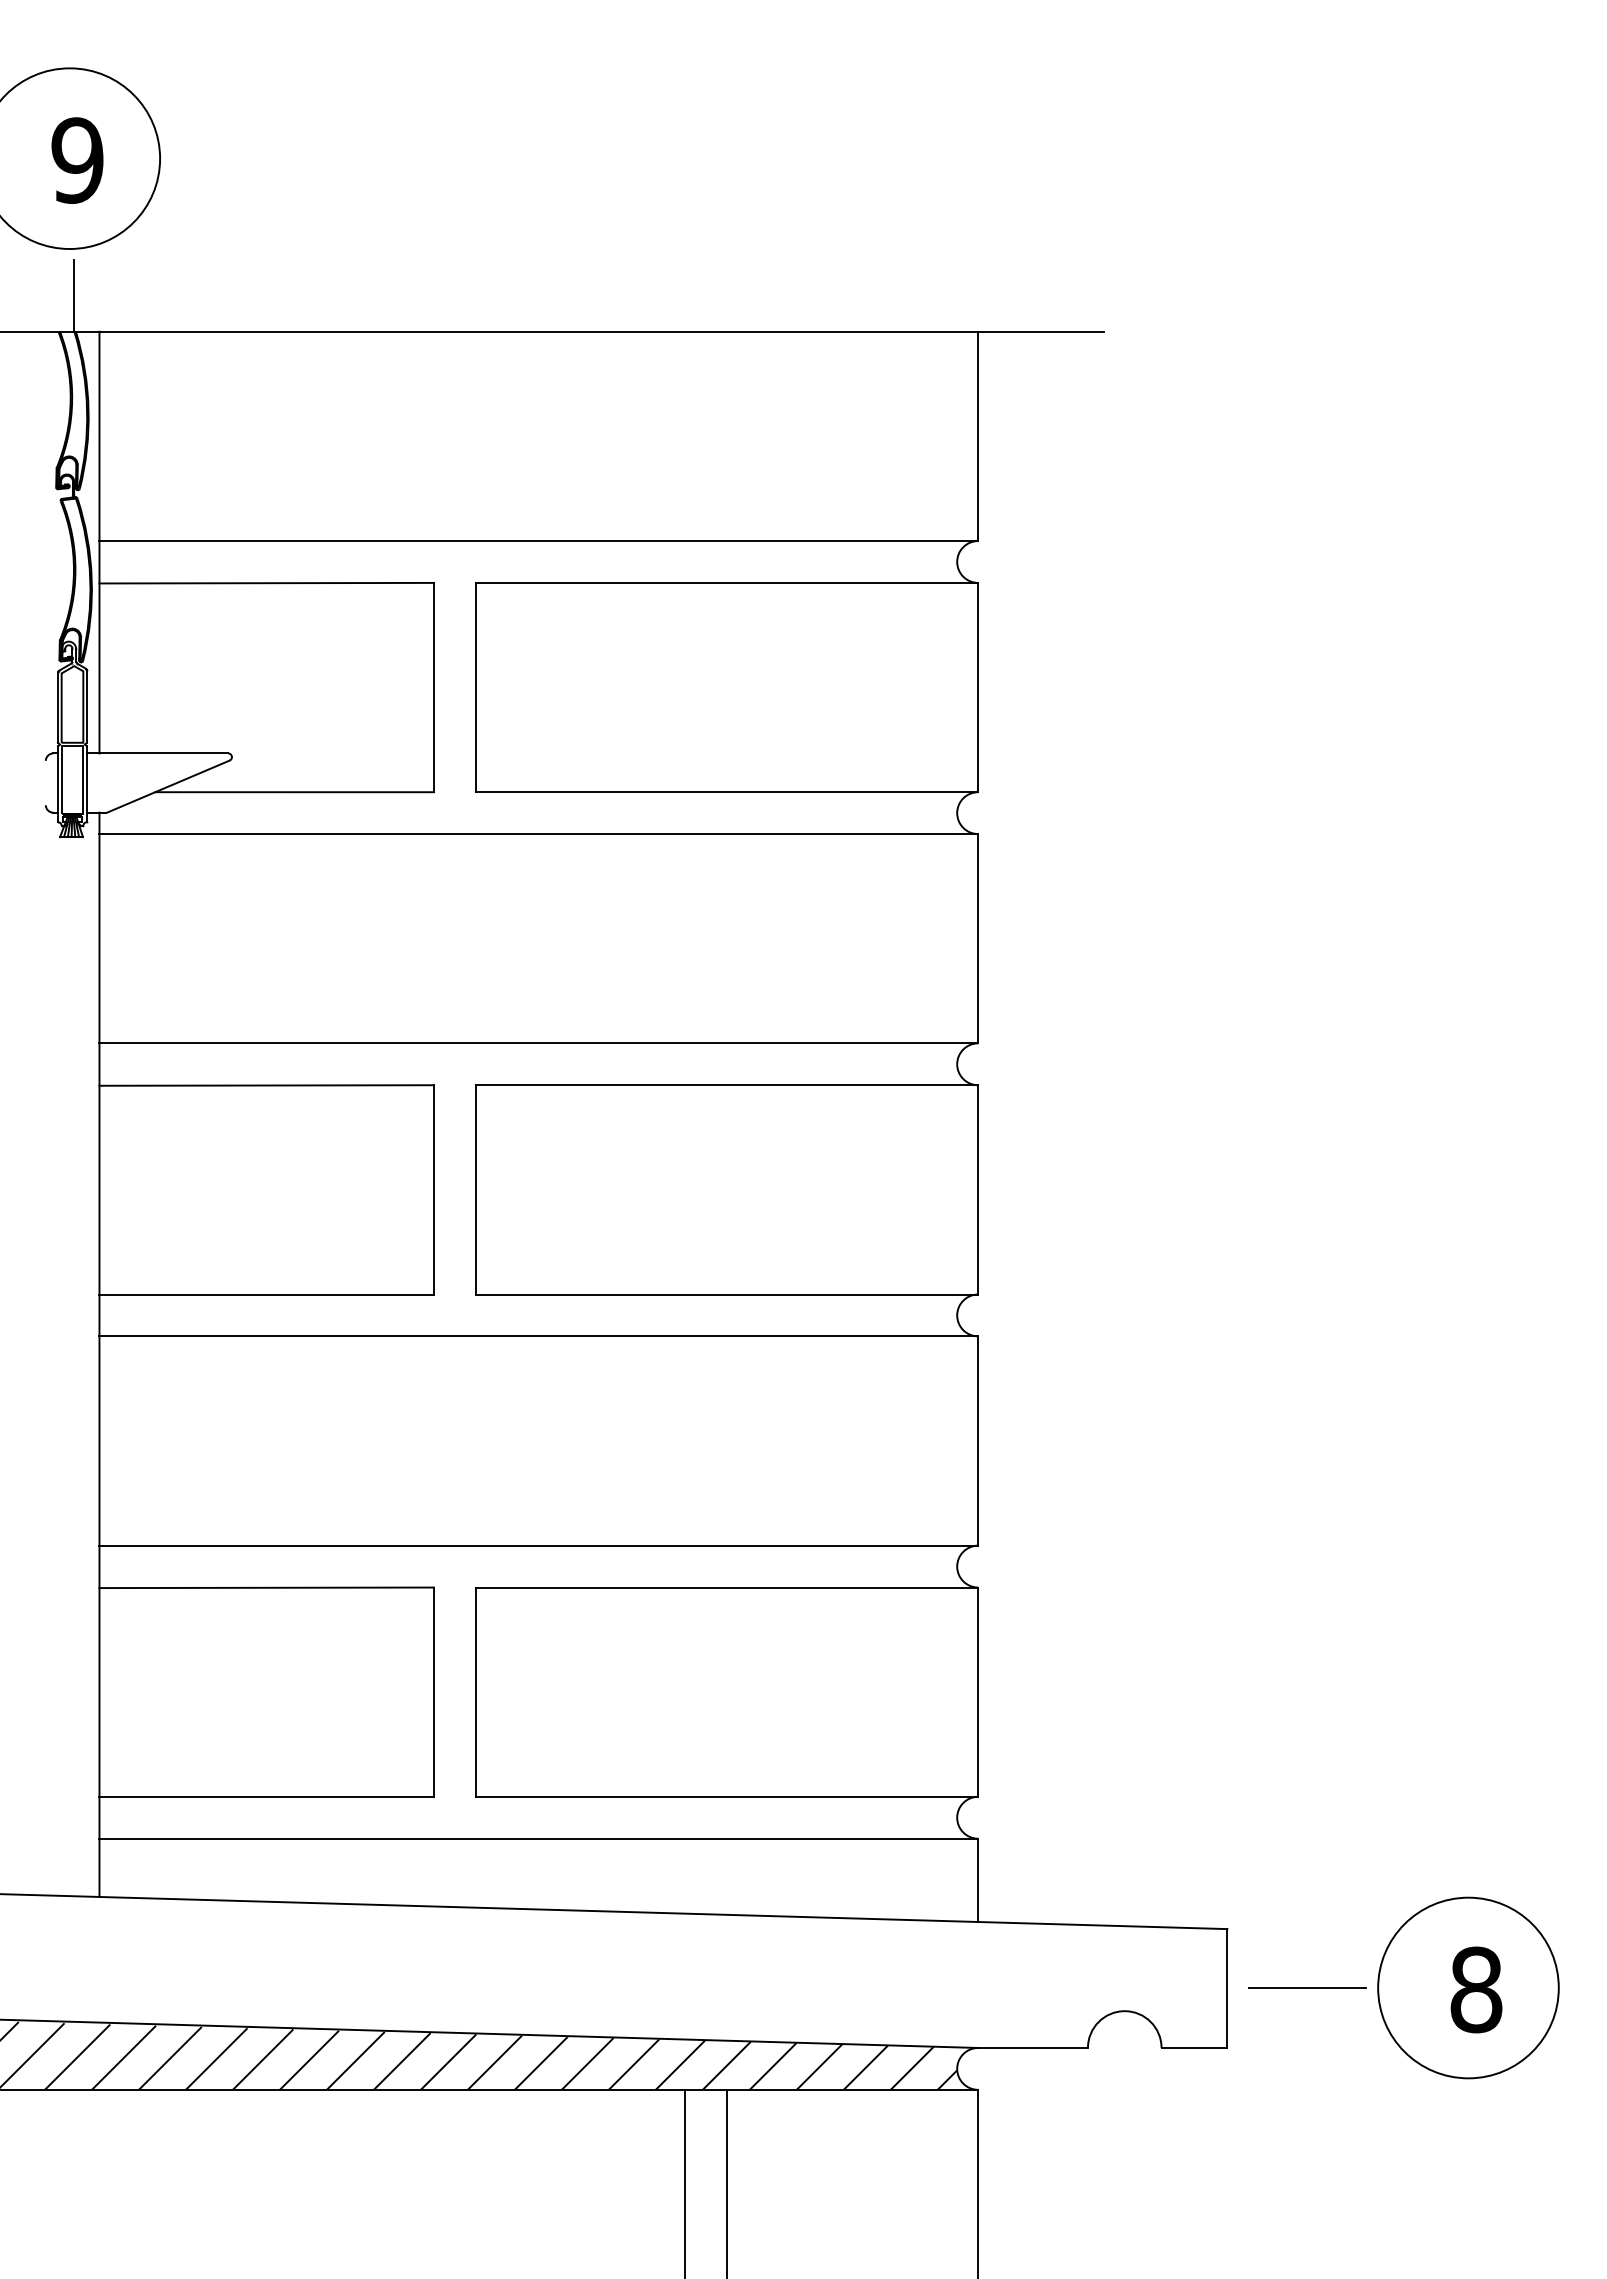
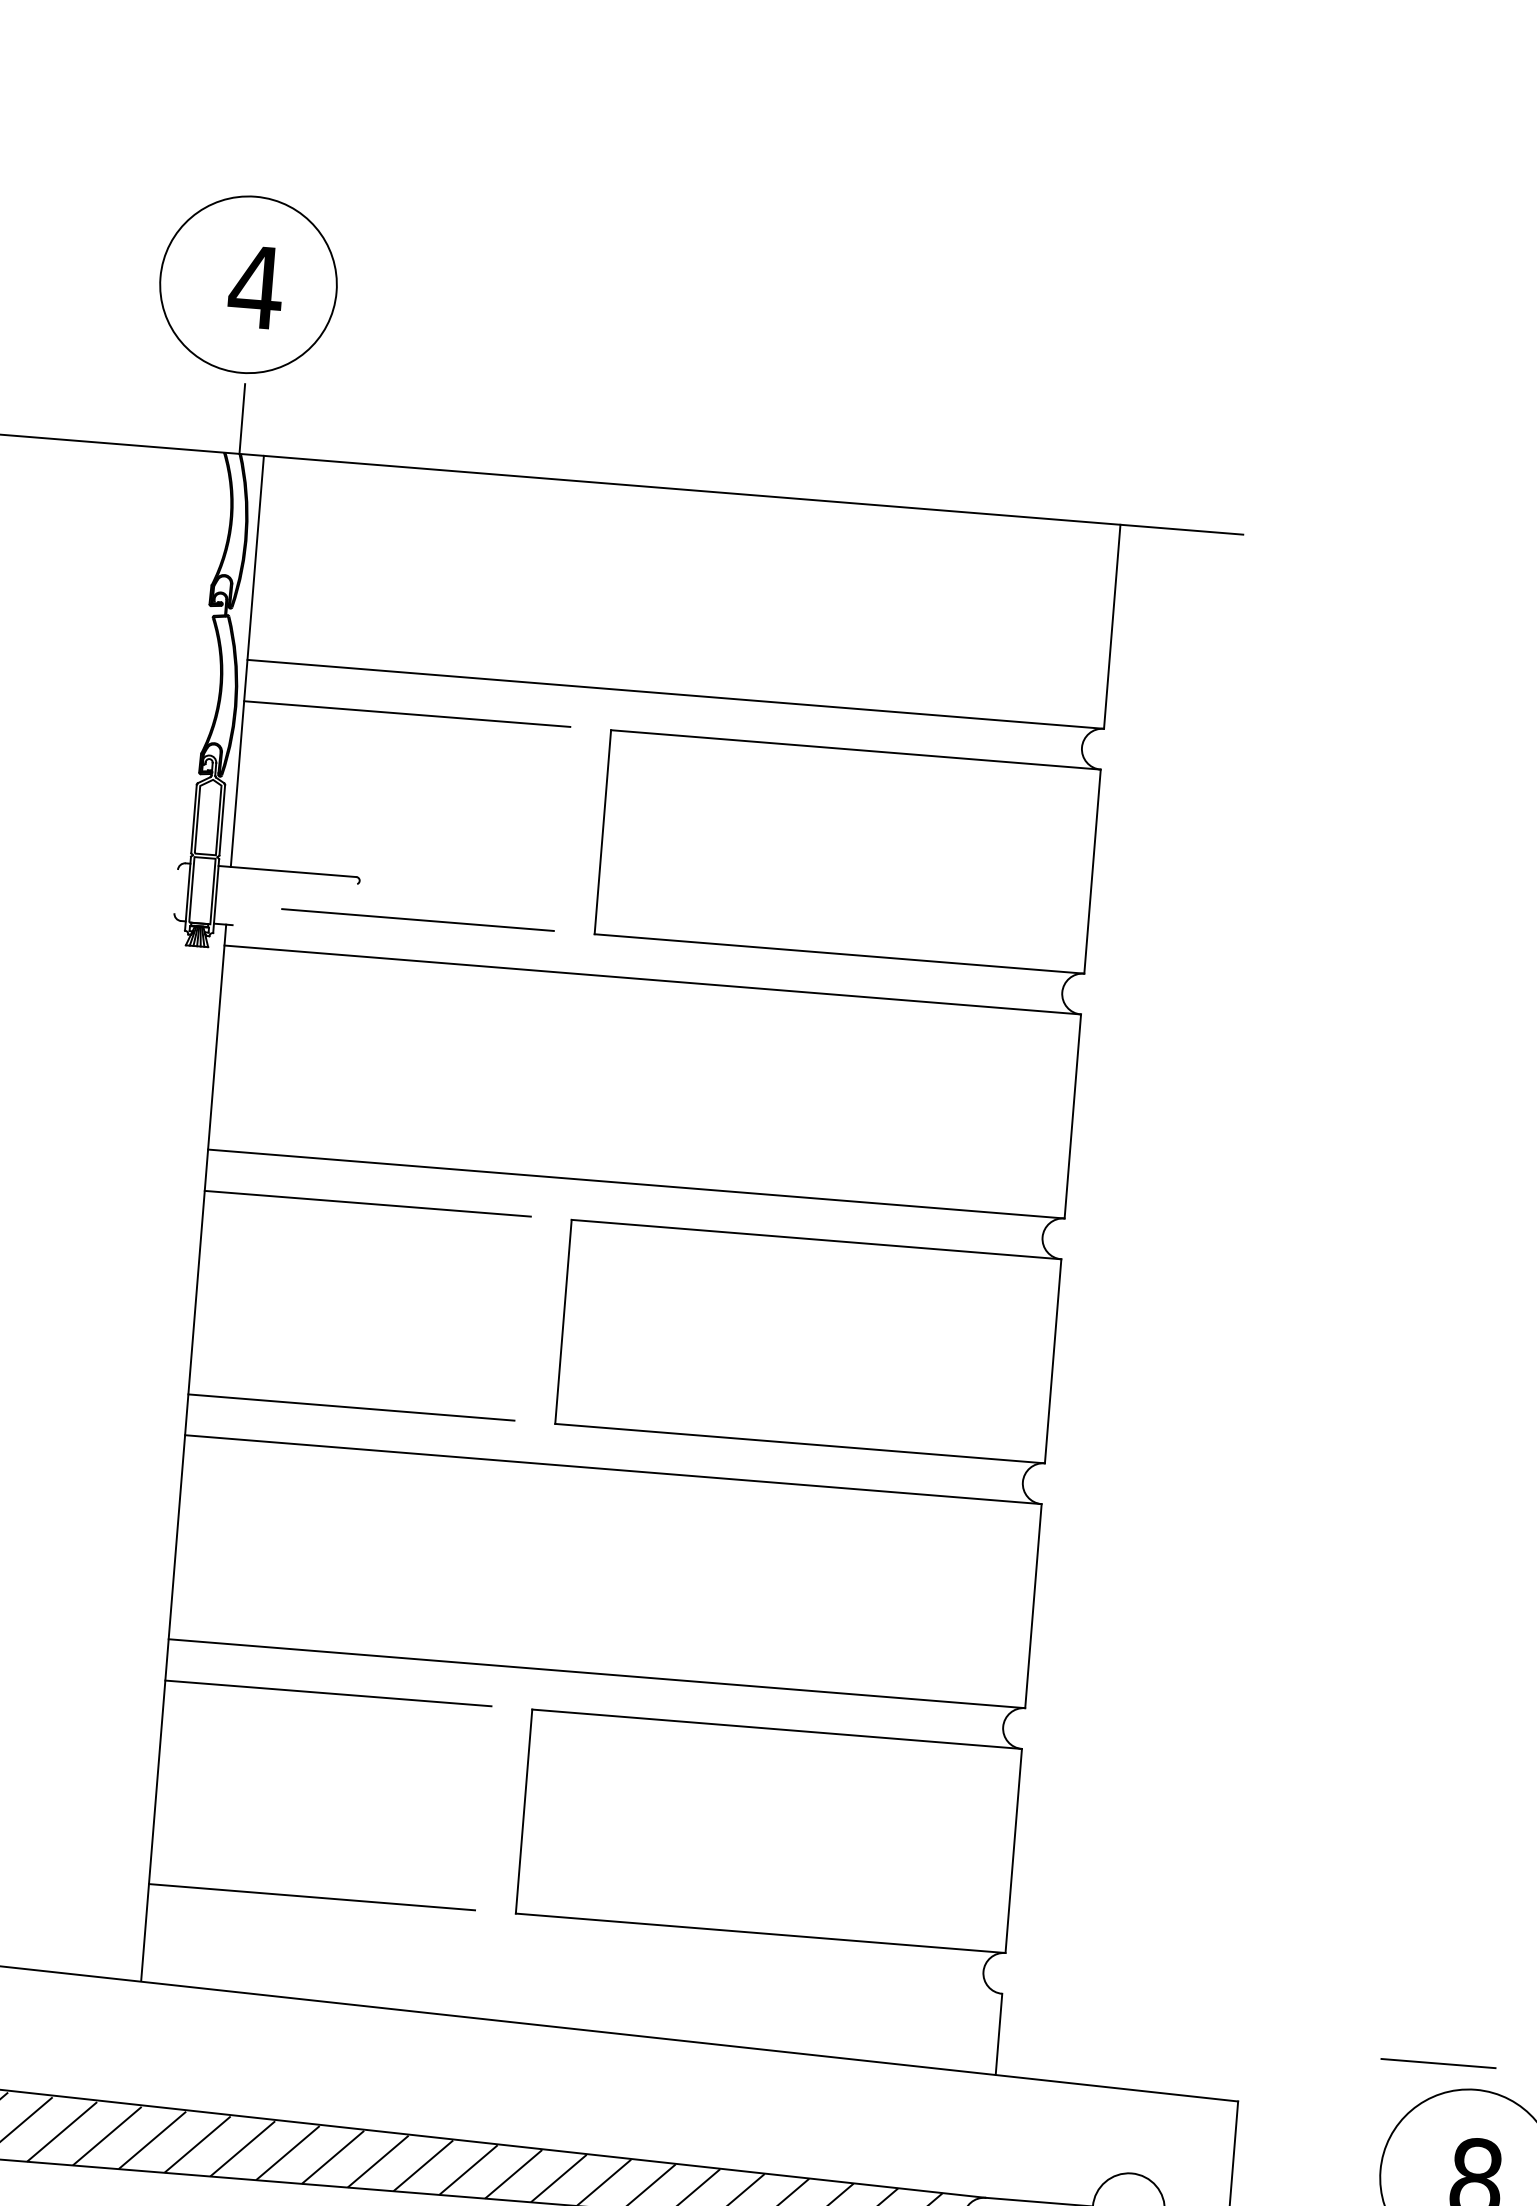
text: (77, 160) -> (255, 287), 9 -> 4
line: (433, 687) -> (561, 828), removed
line: (167, 786) -> (294, 904), removed
line: (433, 1189) -> (522, 1318), removed
line: (433, 1691) -> (482, 1807), removed
line: (538, 1838) -> (573, 1959), removed
line: (1307, 1987) -> (1438, 2063), moved

